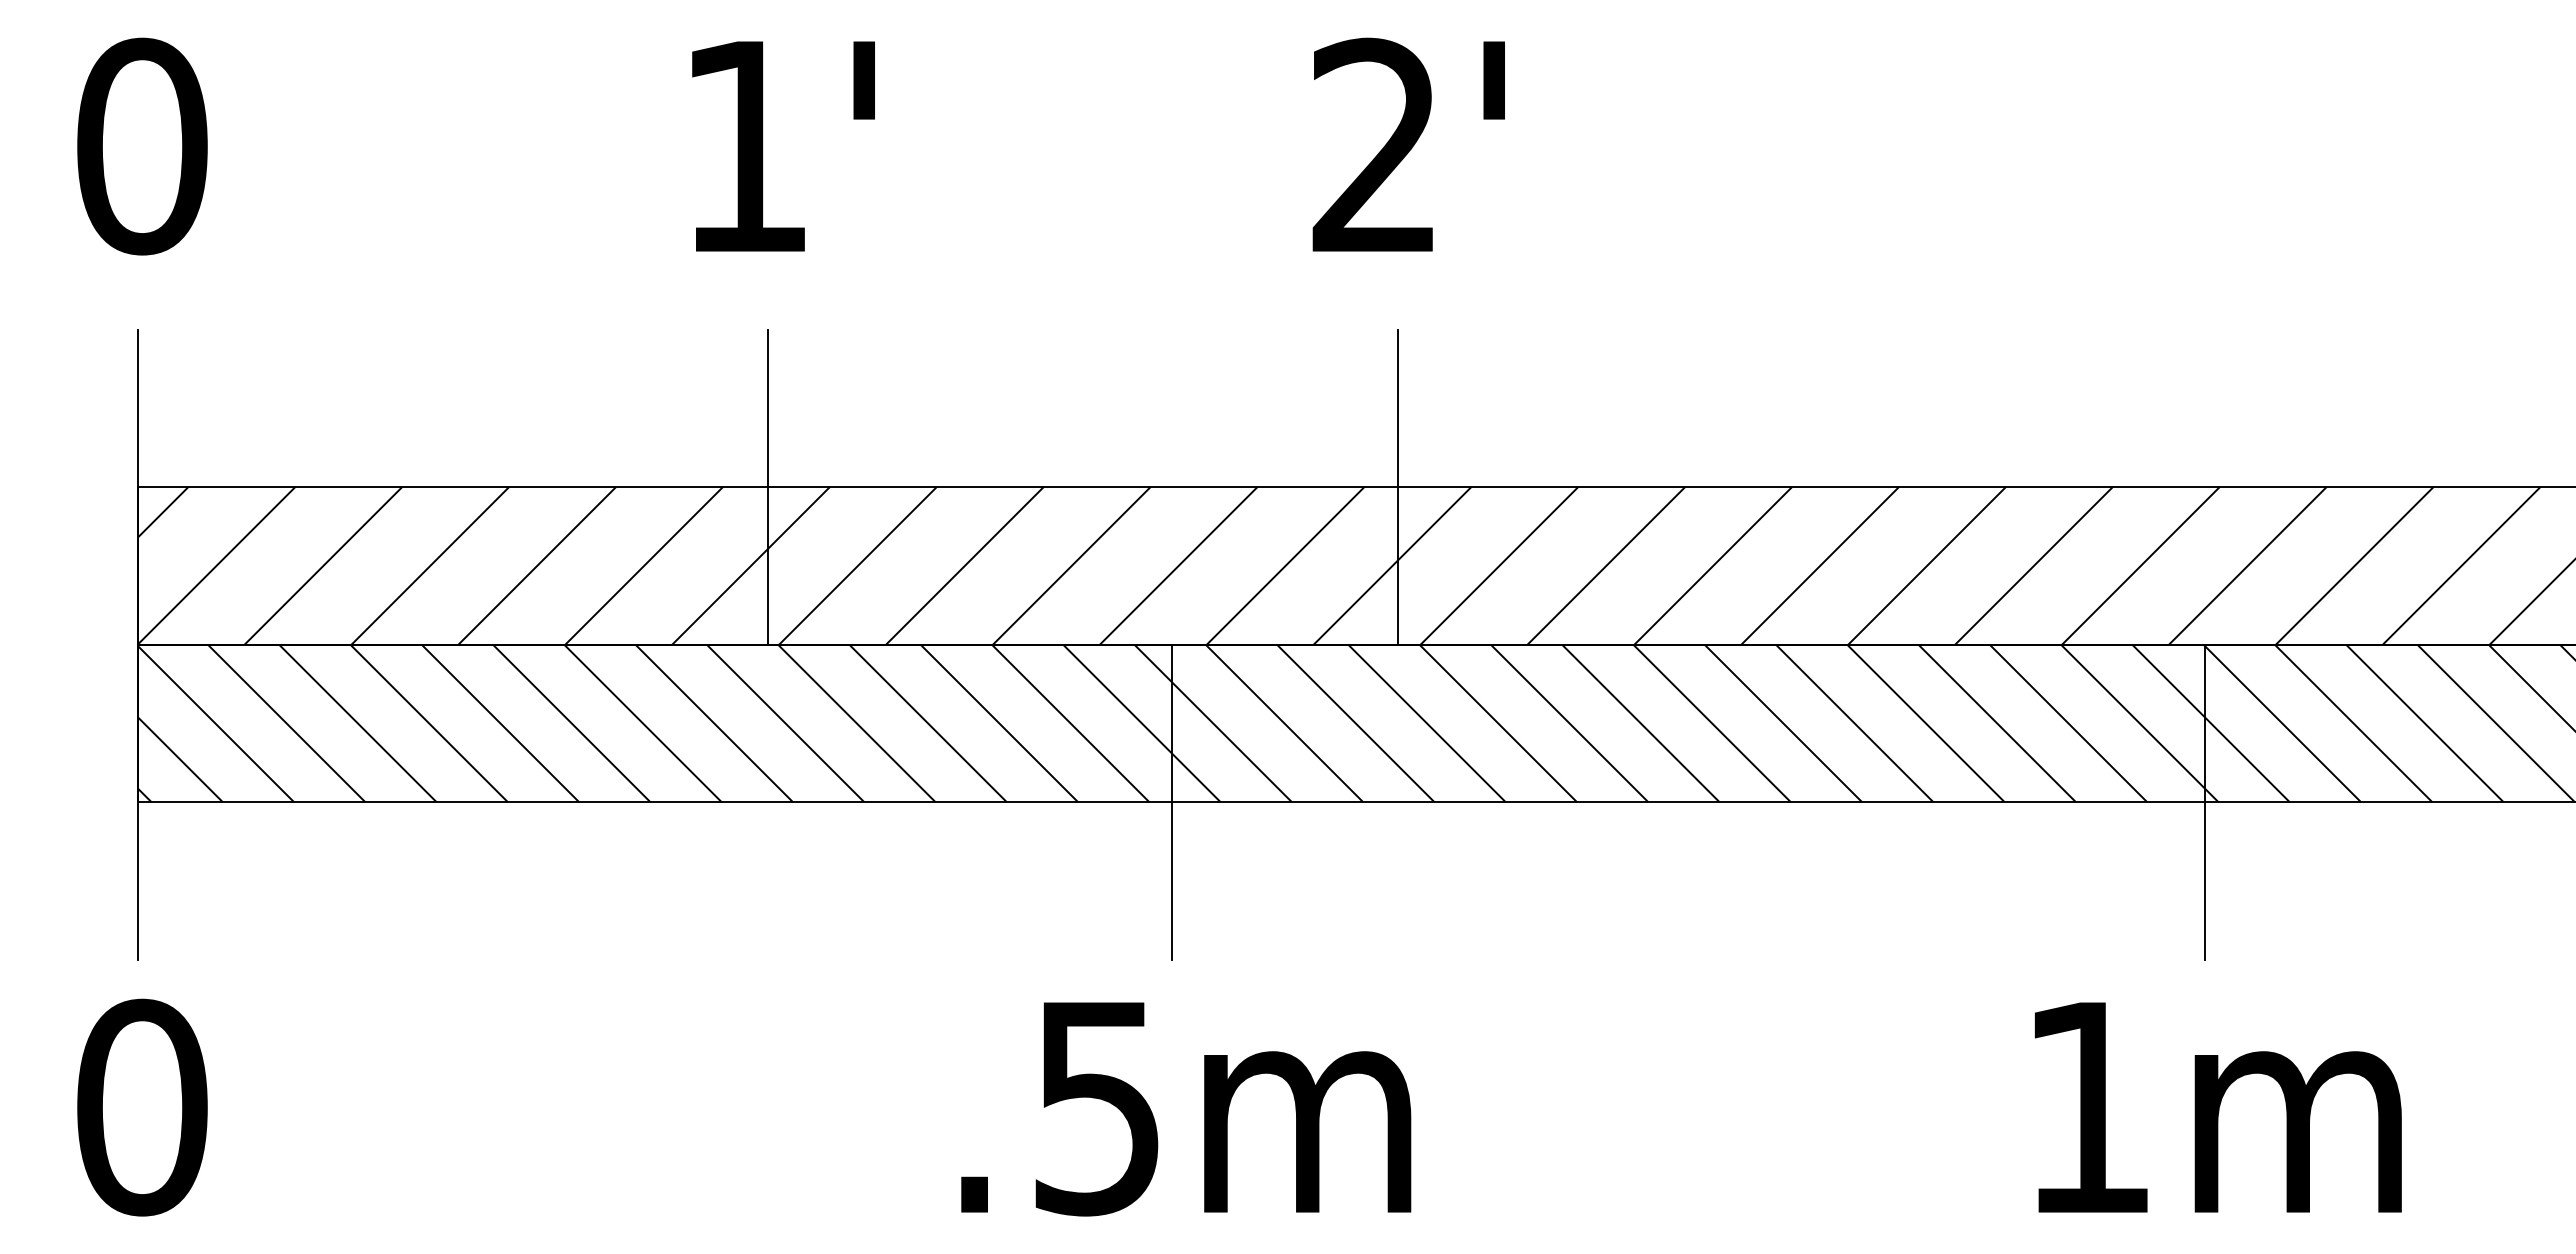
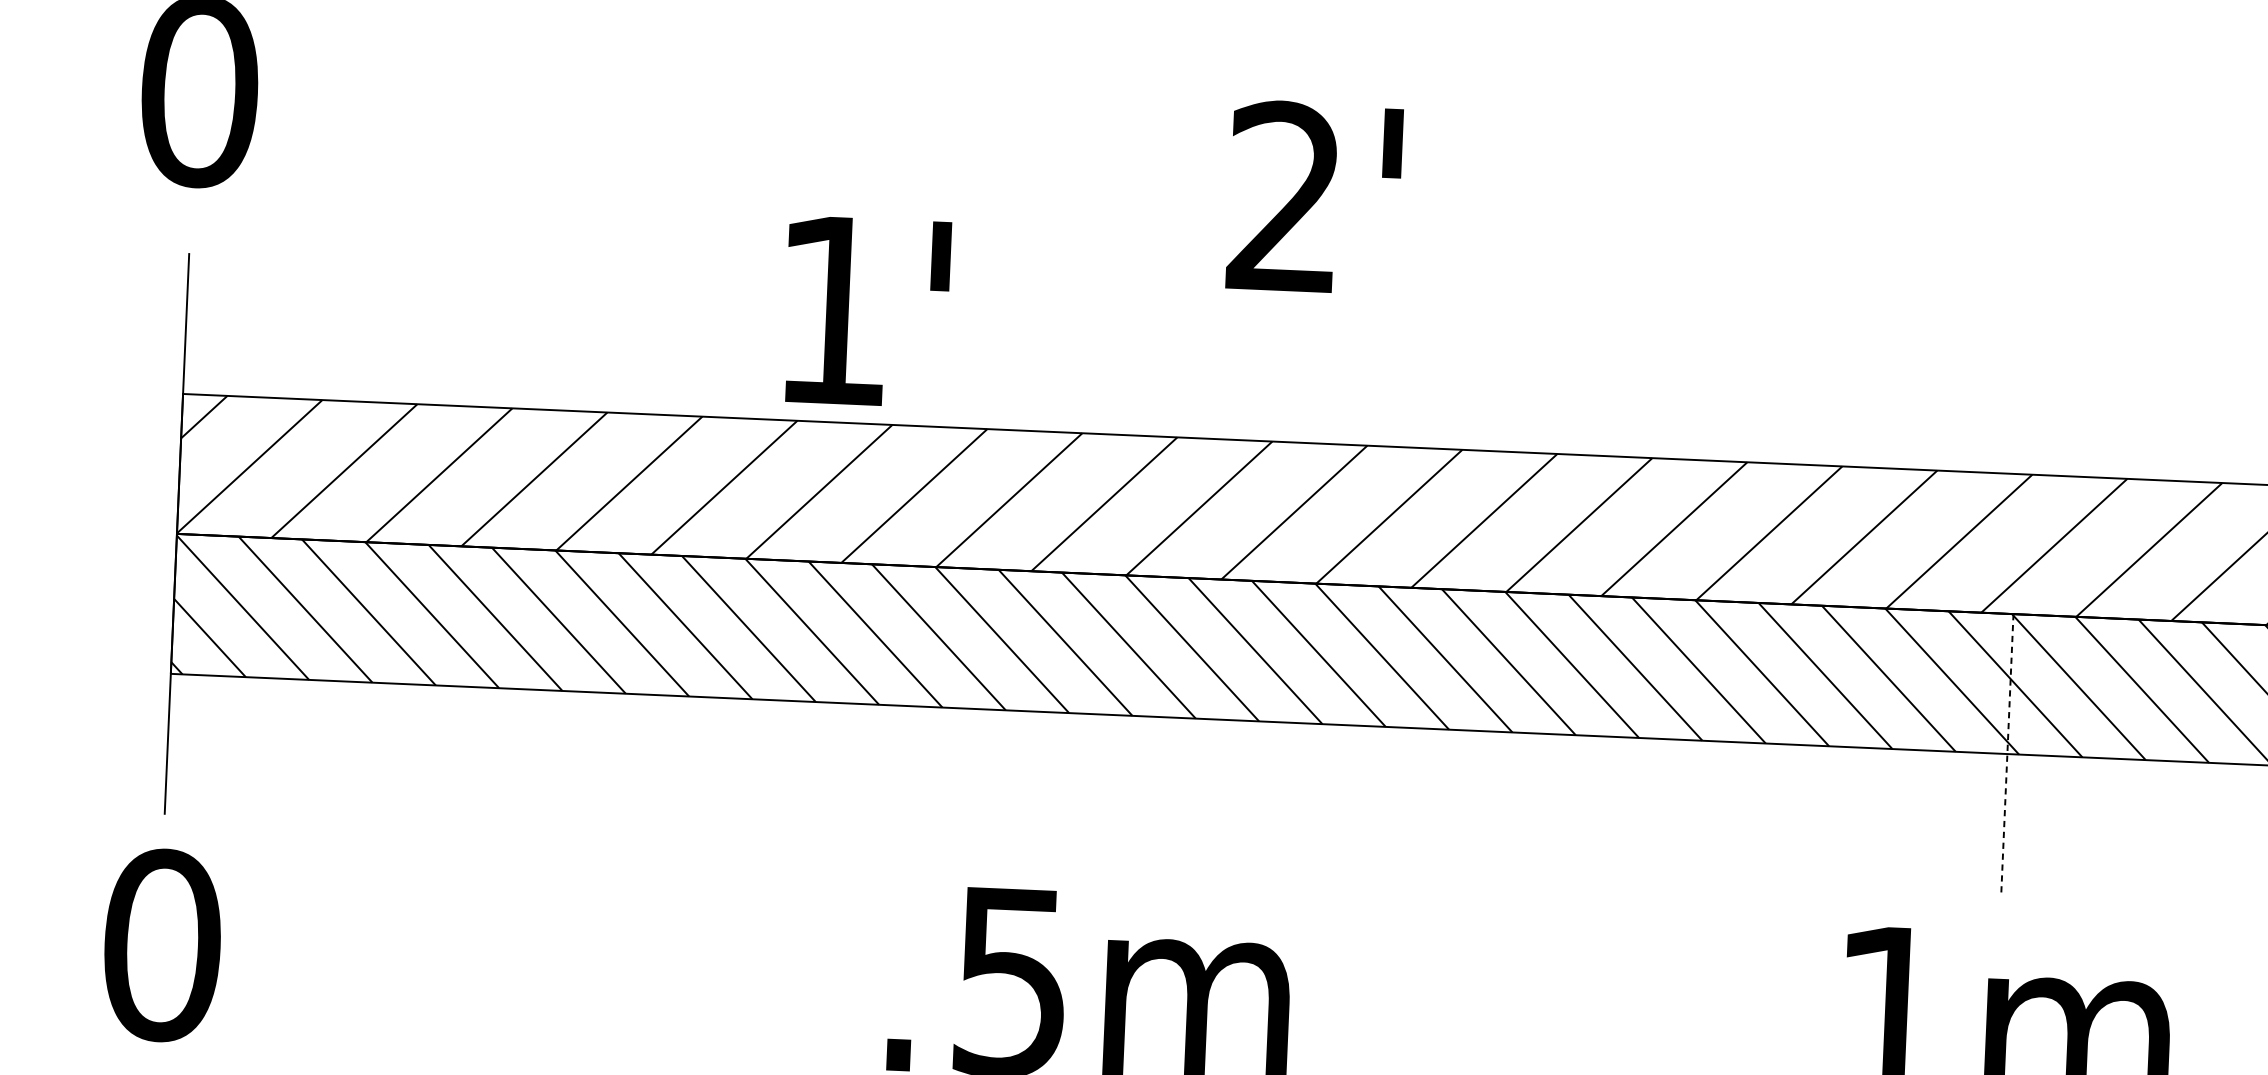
text: (1408, 144) -> (1314, 197), moved
text: (783, 146) -> (866, 311), moved
line: (768, 486) -> (742, 417), removed
line: (1398, 486) -> (1302, 442), removed
line: (1171, 801) -> (1088, 713), removed
line: (2205, 802) -> (2007, 754), solid -> dashed

